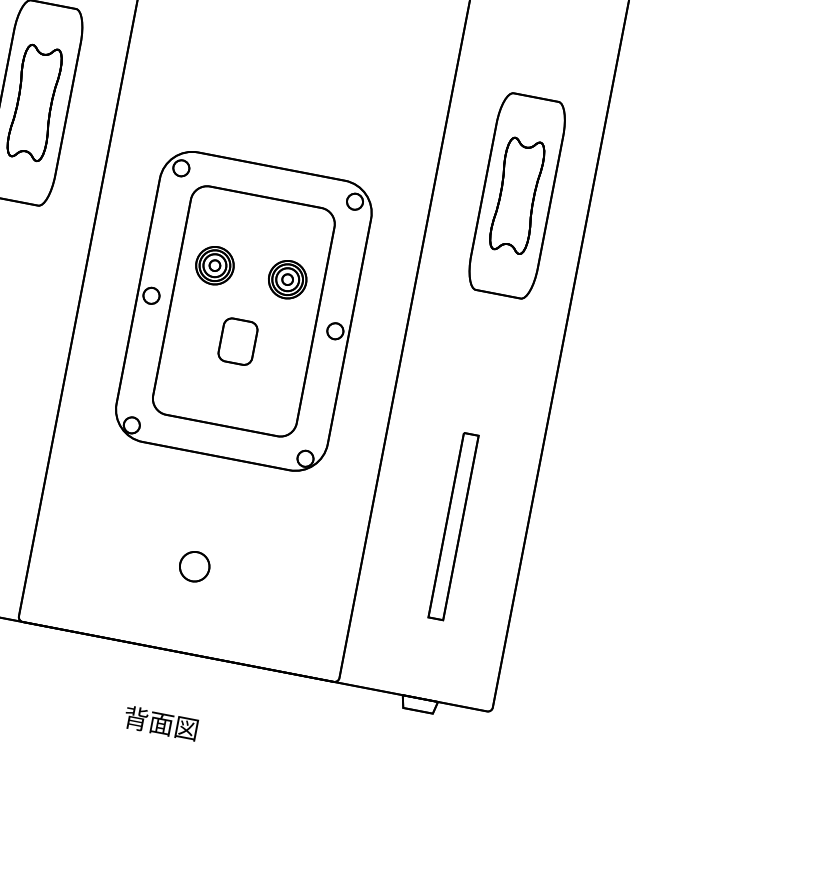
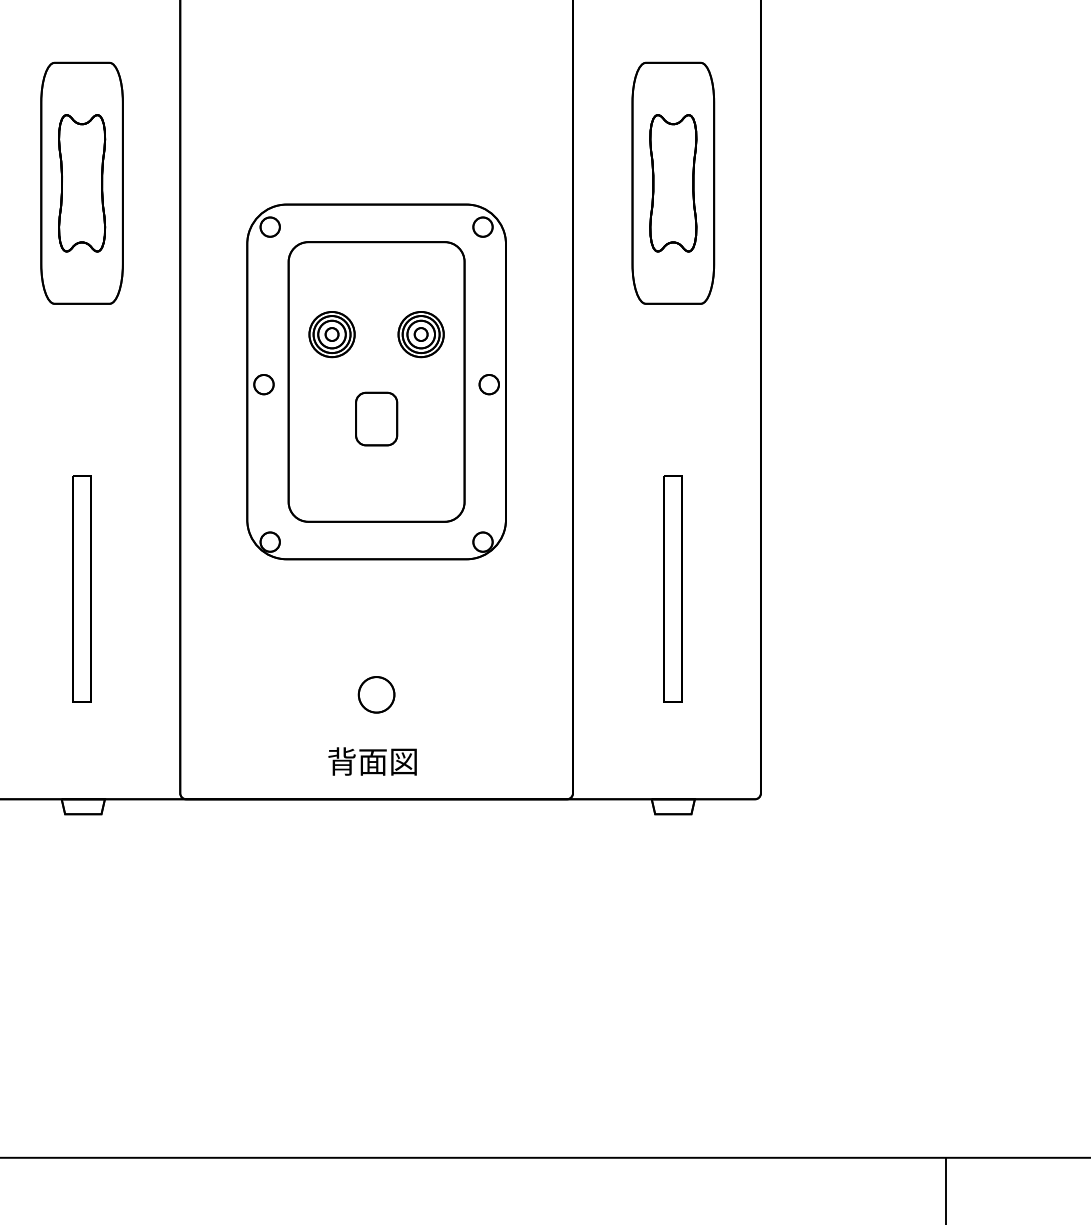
text: (161, 723) -> (372, 761), moved

